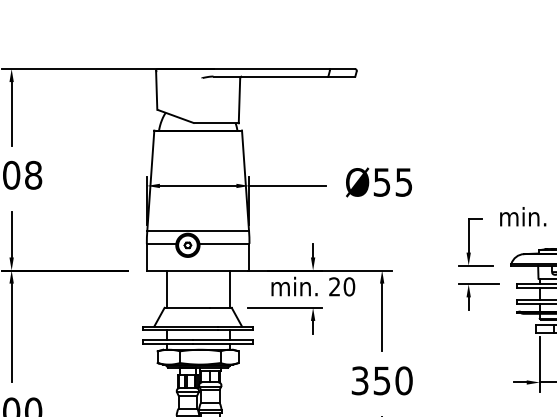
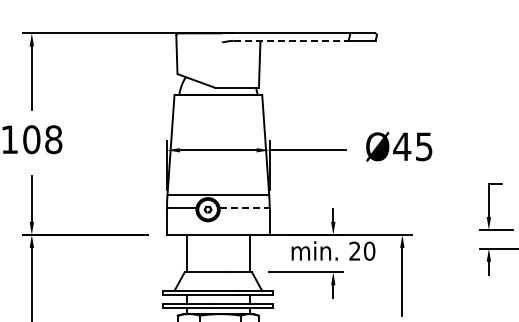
line: (271, 76) -> (291, 40), solid -> dashed
text: (381, 182) -> (401, 146), Ø55 -> Ø45
line: (224, 243) -> (244, 207), solid -> dashed

